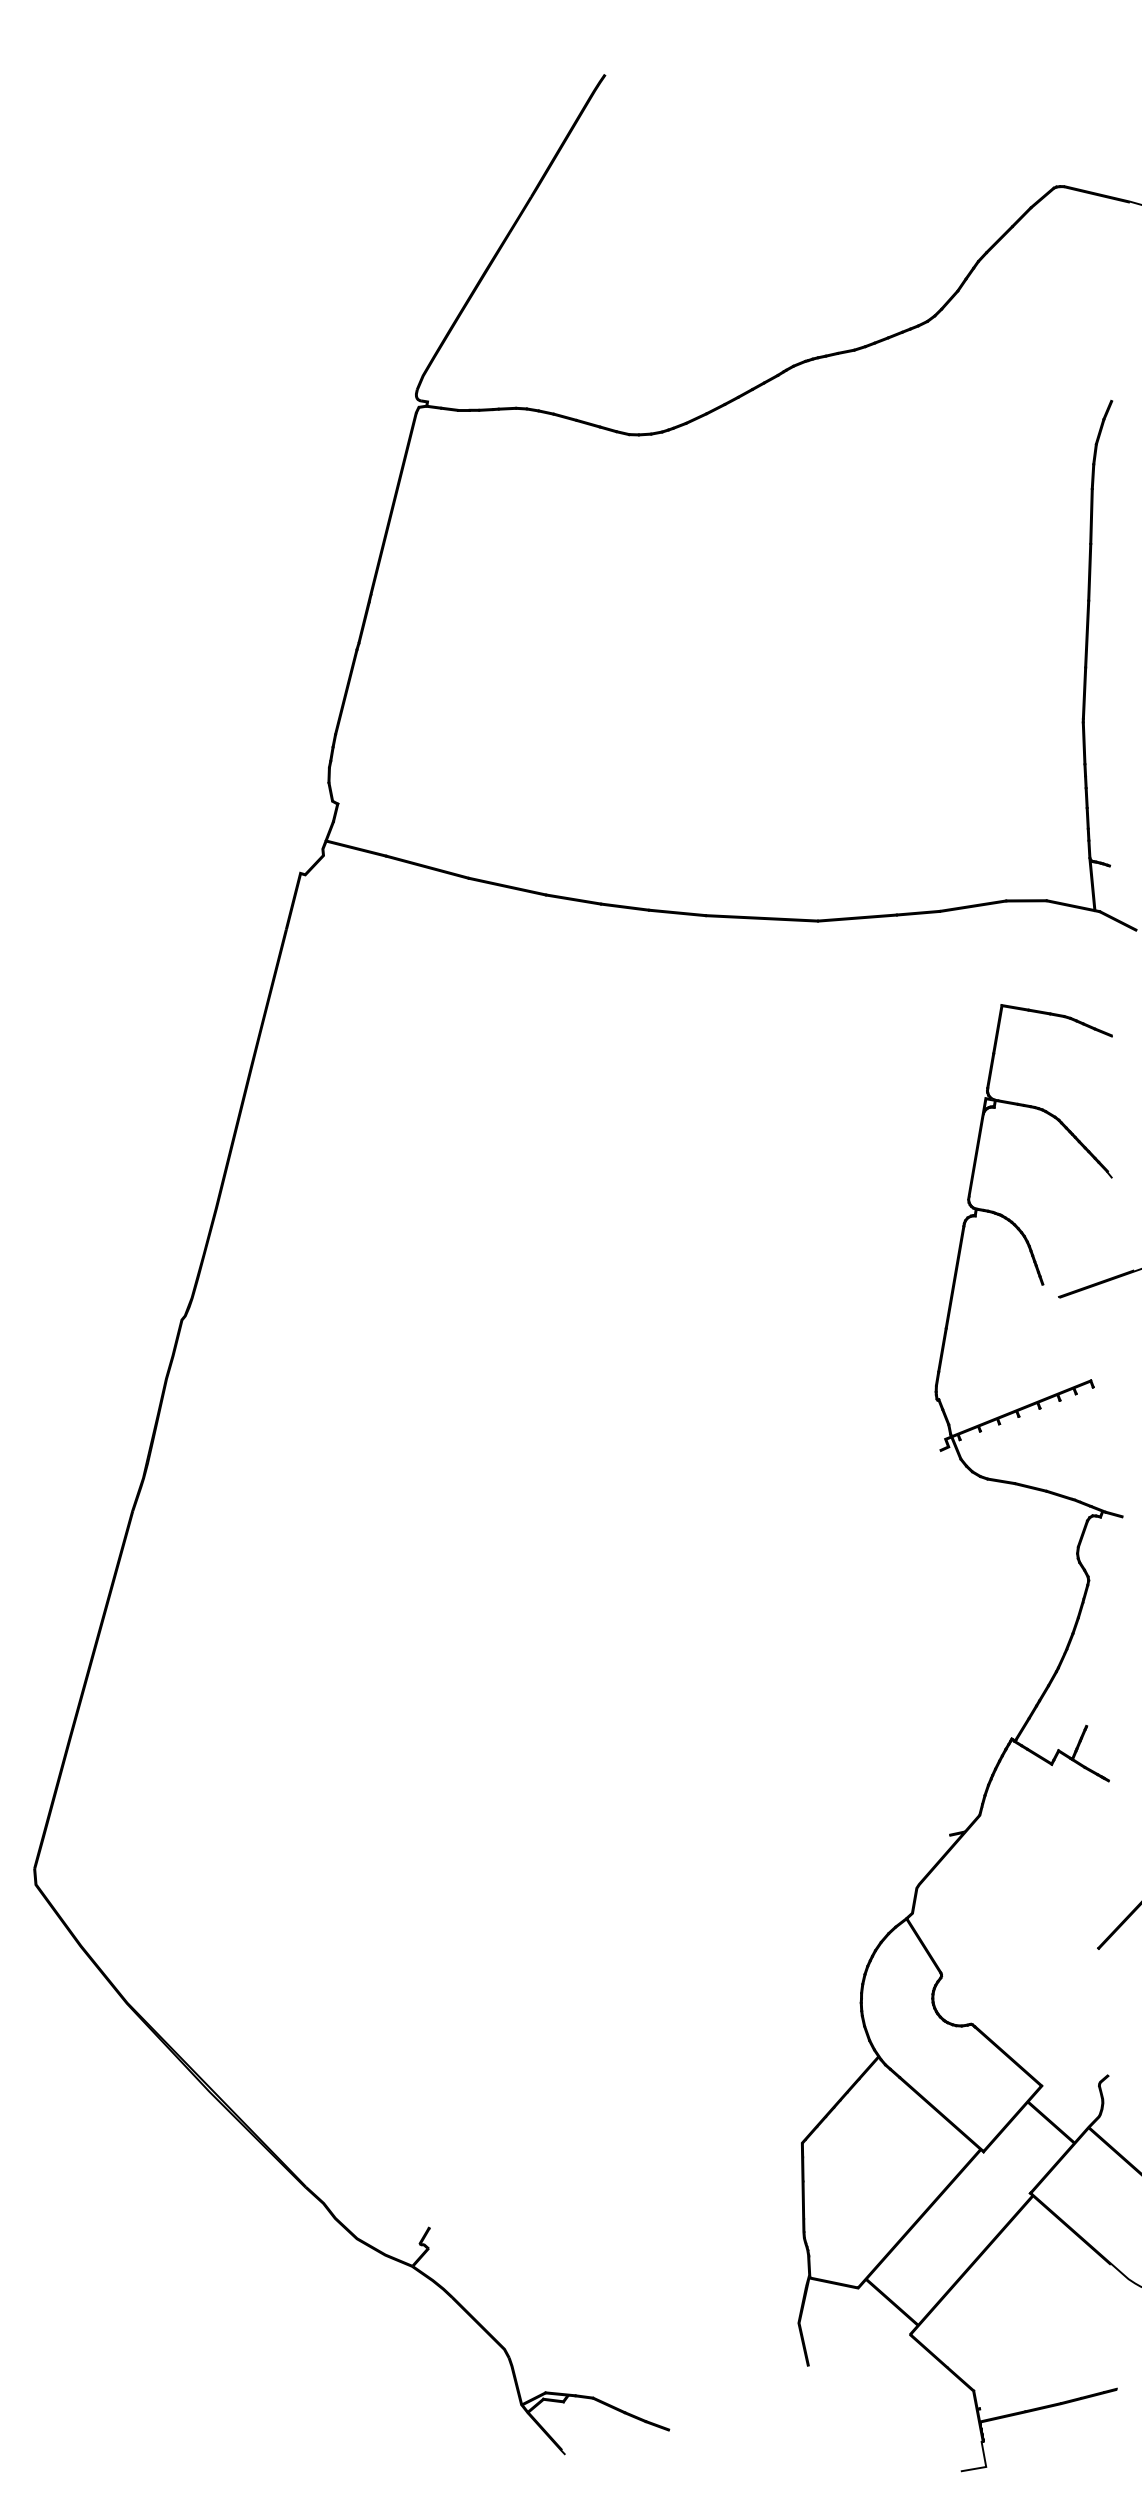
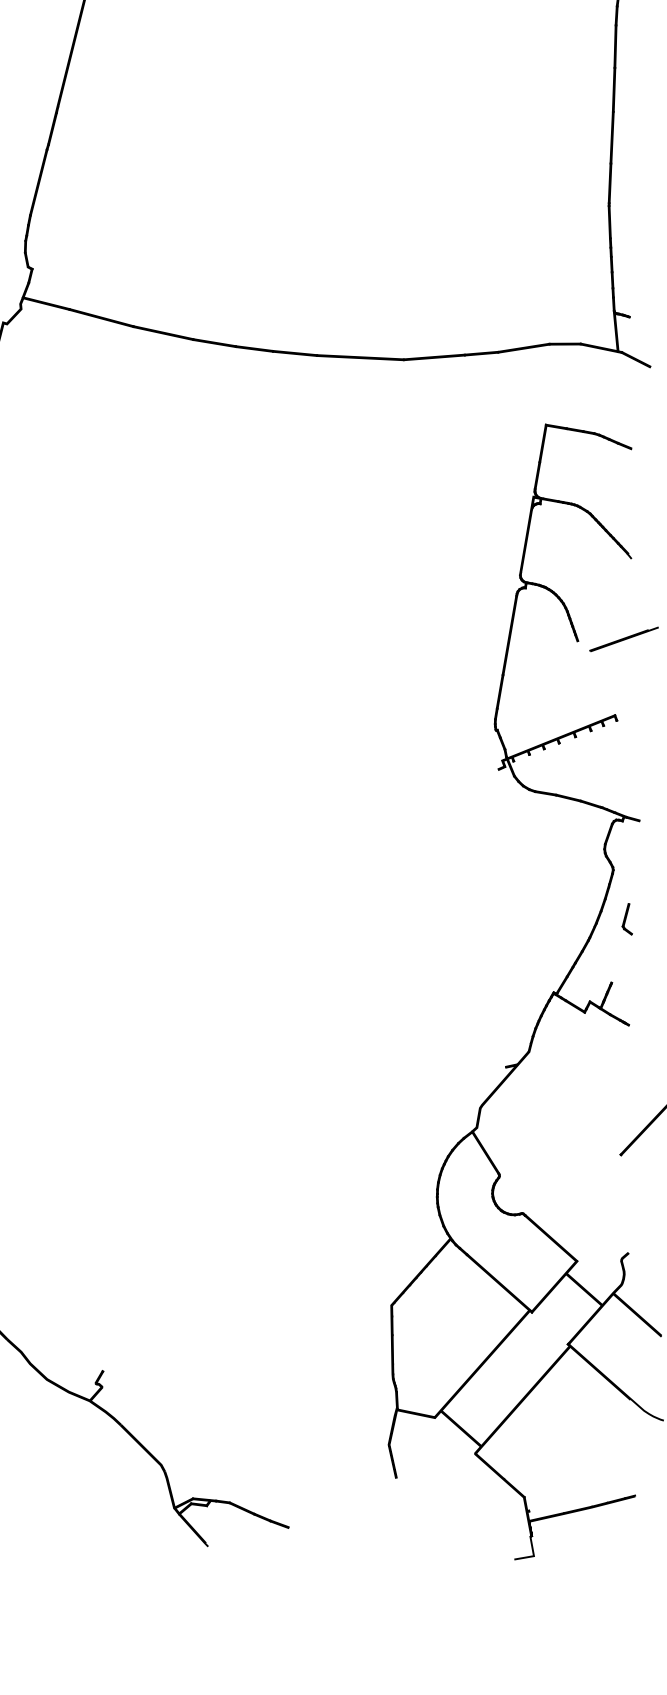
part: (1106, 1643) -> (627, 918), added

